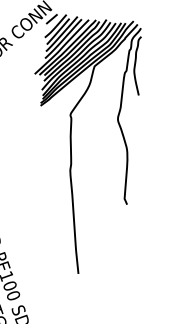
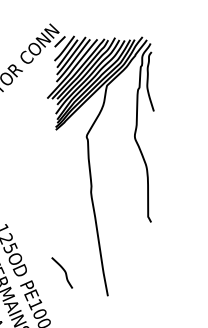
curve: (37, 247) -> (64, 272), added

